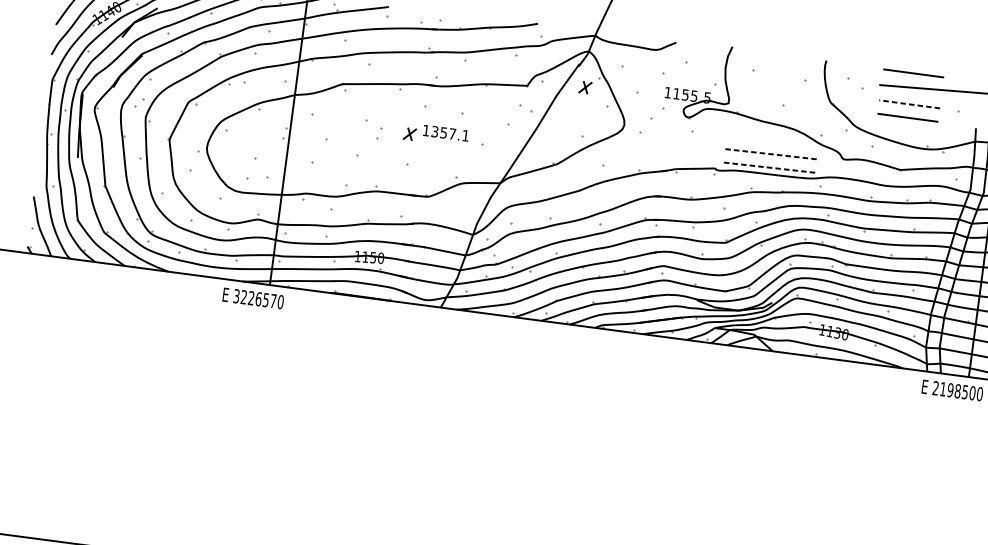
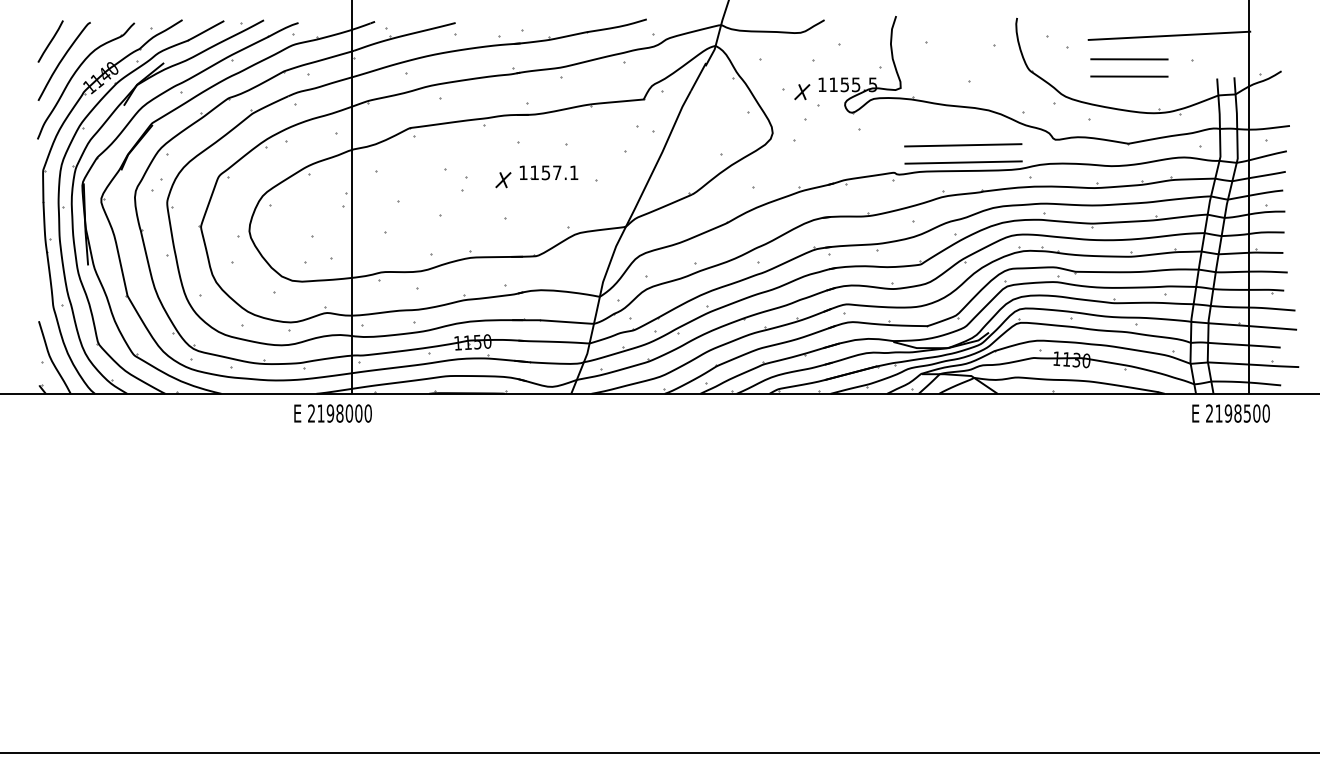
line: (913, 73) -> (1129, 19), removed
part: (585, 87) -> (802, 92), moved
line: (908, 104) -> (1128, 59), dashed -> solid
text: (434, 131) -> (534, 172), 1357.1 -> 1157.1
line: (771, 154) -> (963, 145), dashed -> solid
line: (770, 167) -> (964, 162), dashed -> solid
text: (255, 298) -> (335, 413), 3226570 -> 2198000

